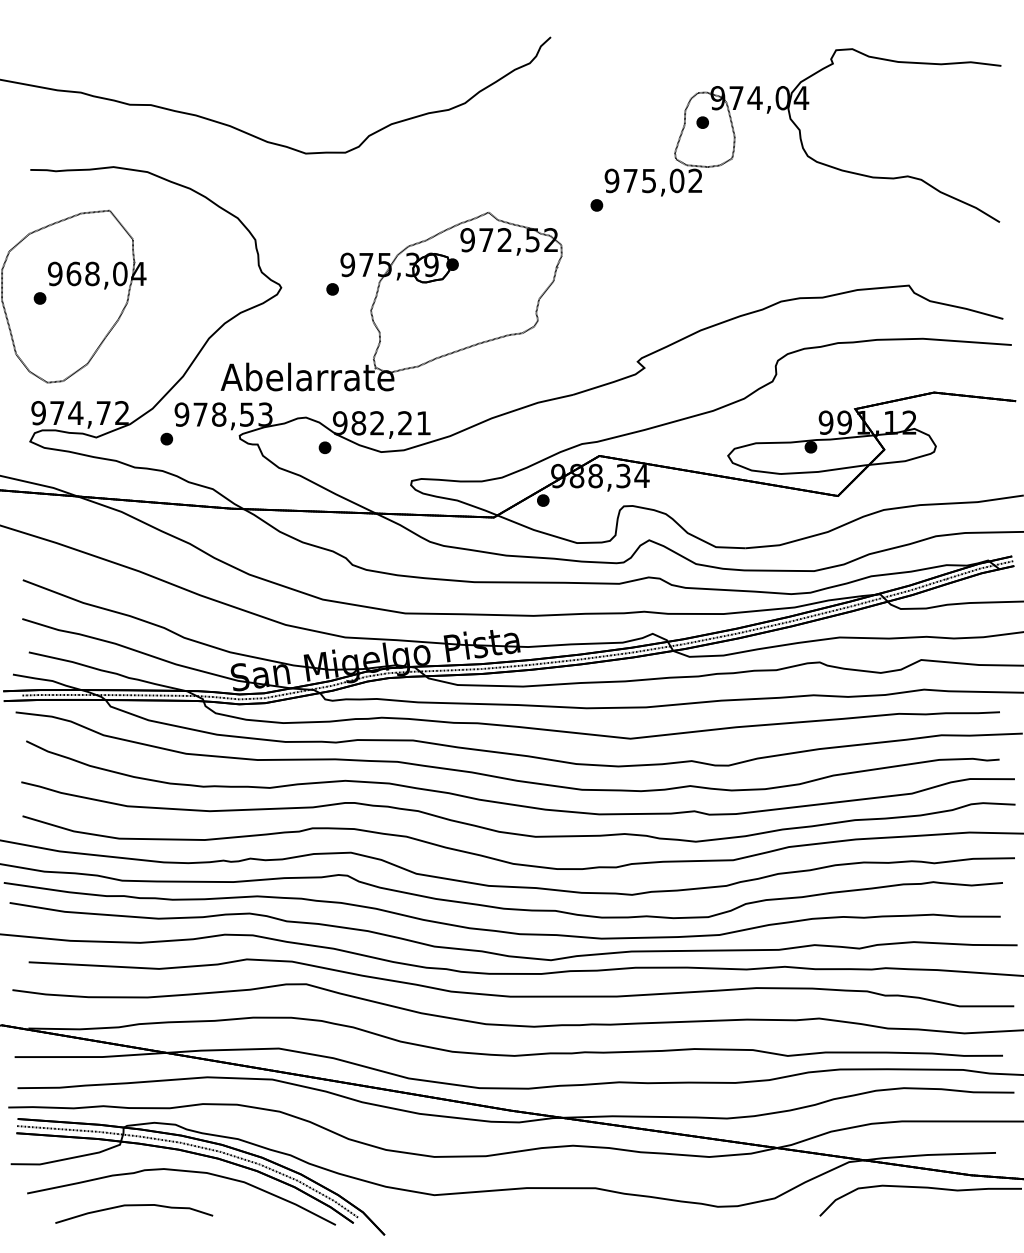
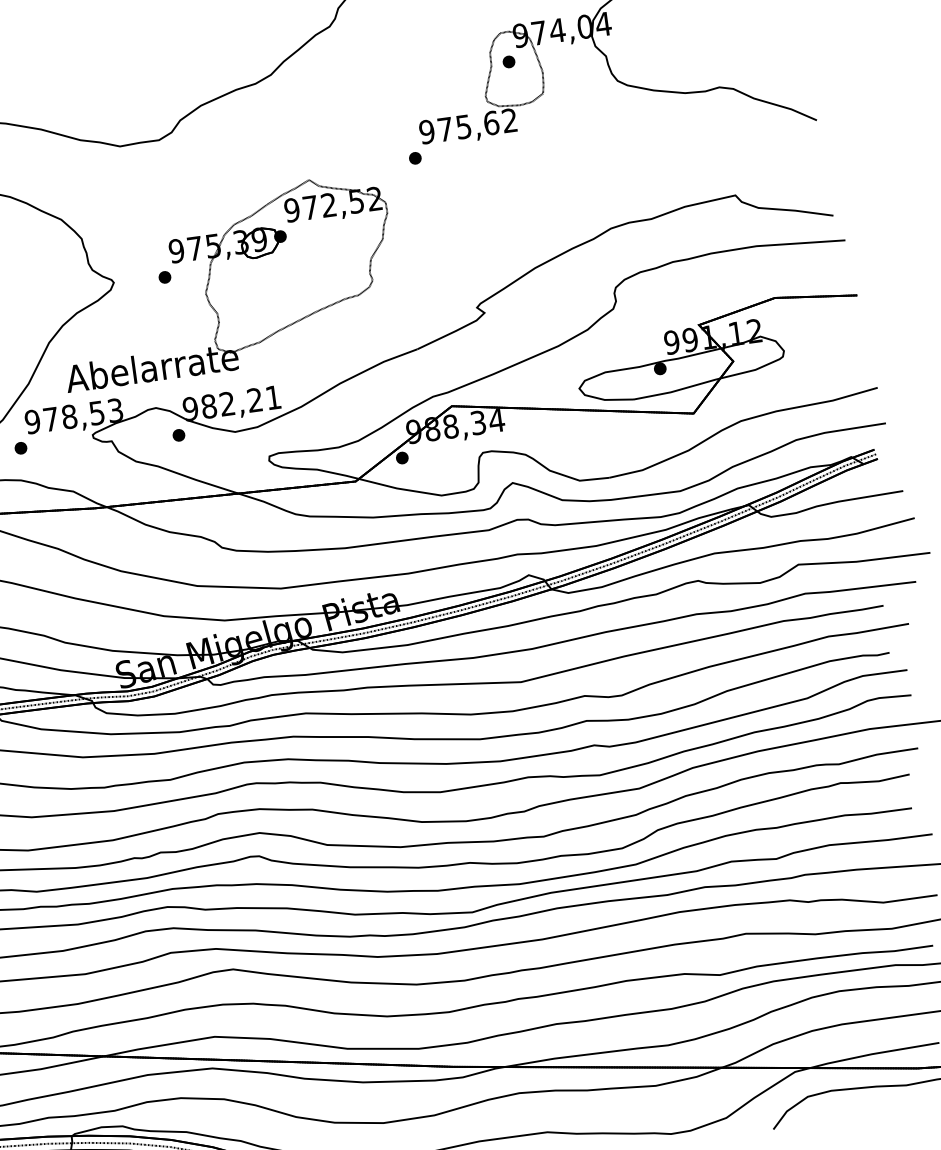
text: (676, 180) -> (490, 122), 975,02 -> 975,62

